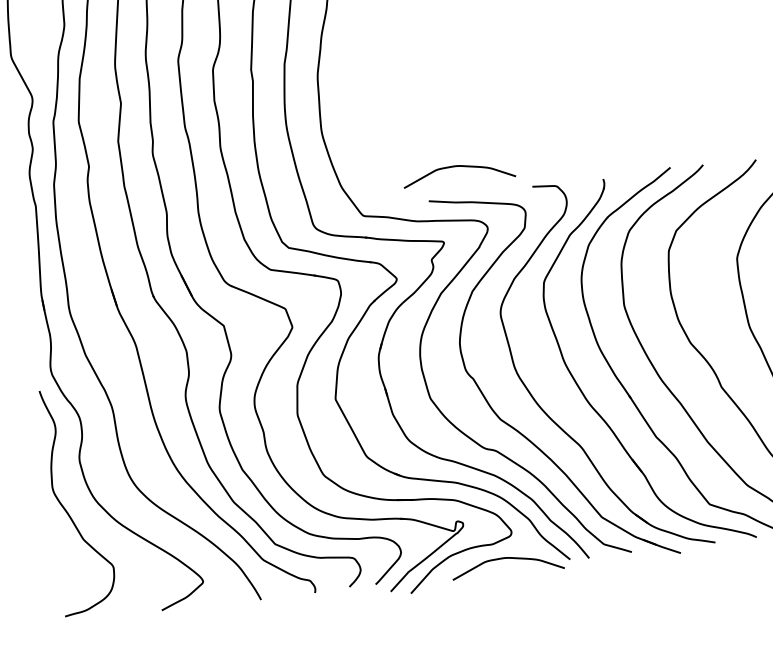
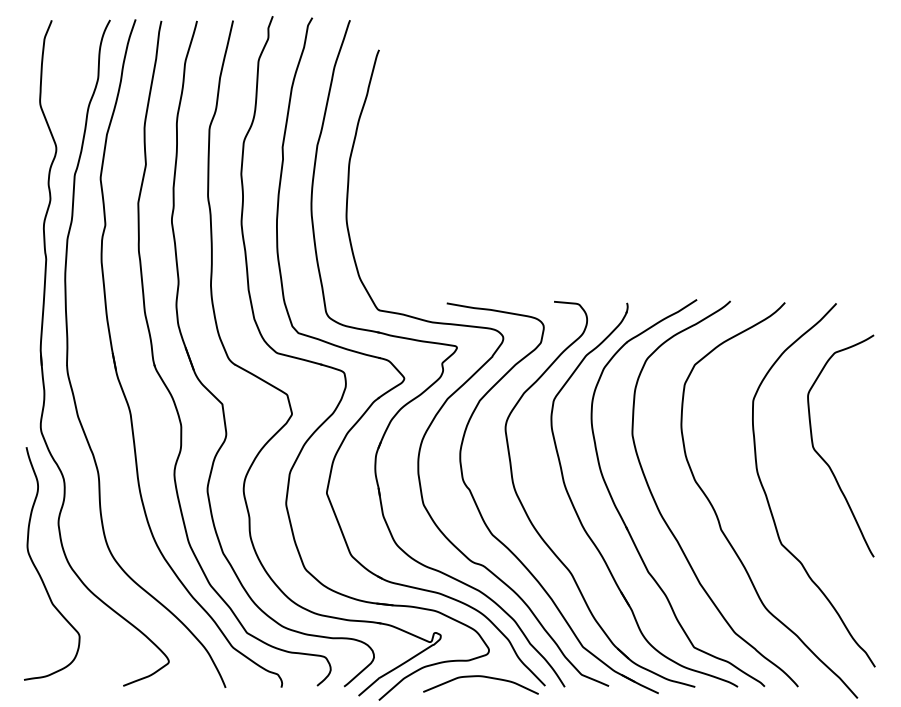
curve: (457, 167) -> (480, 272), removed

